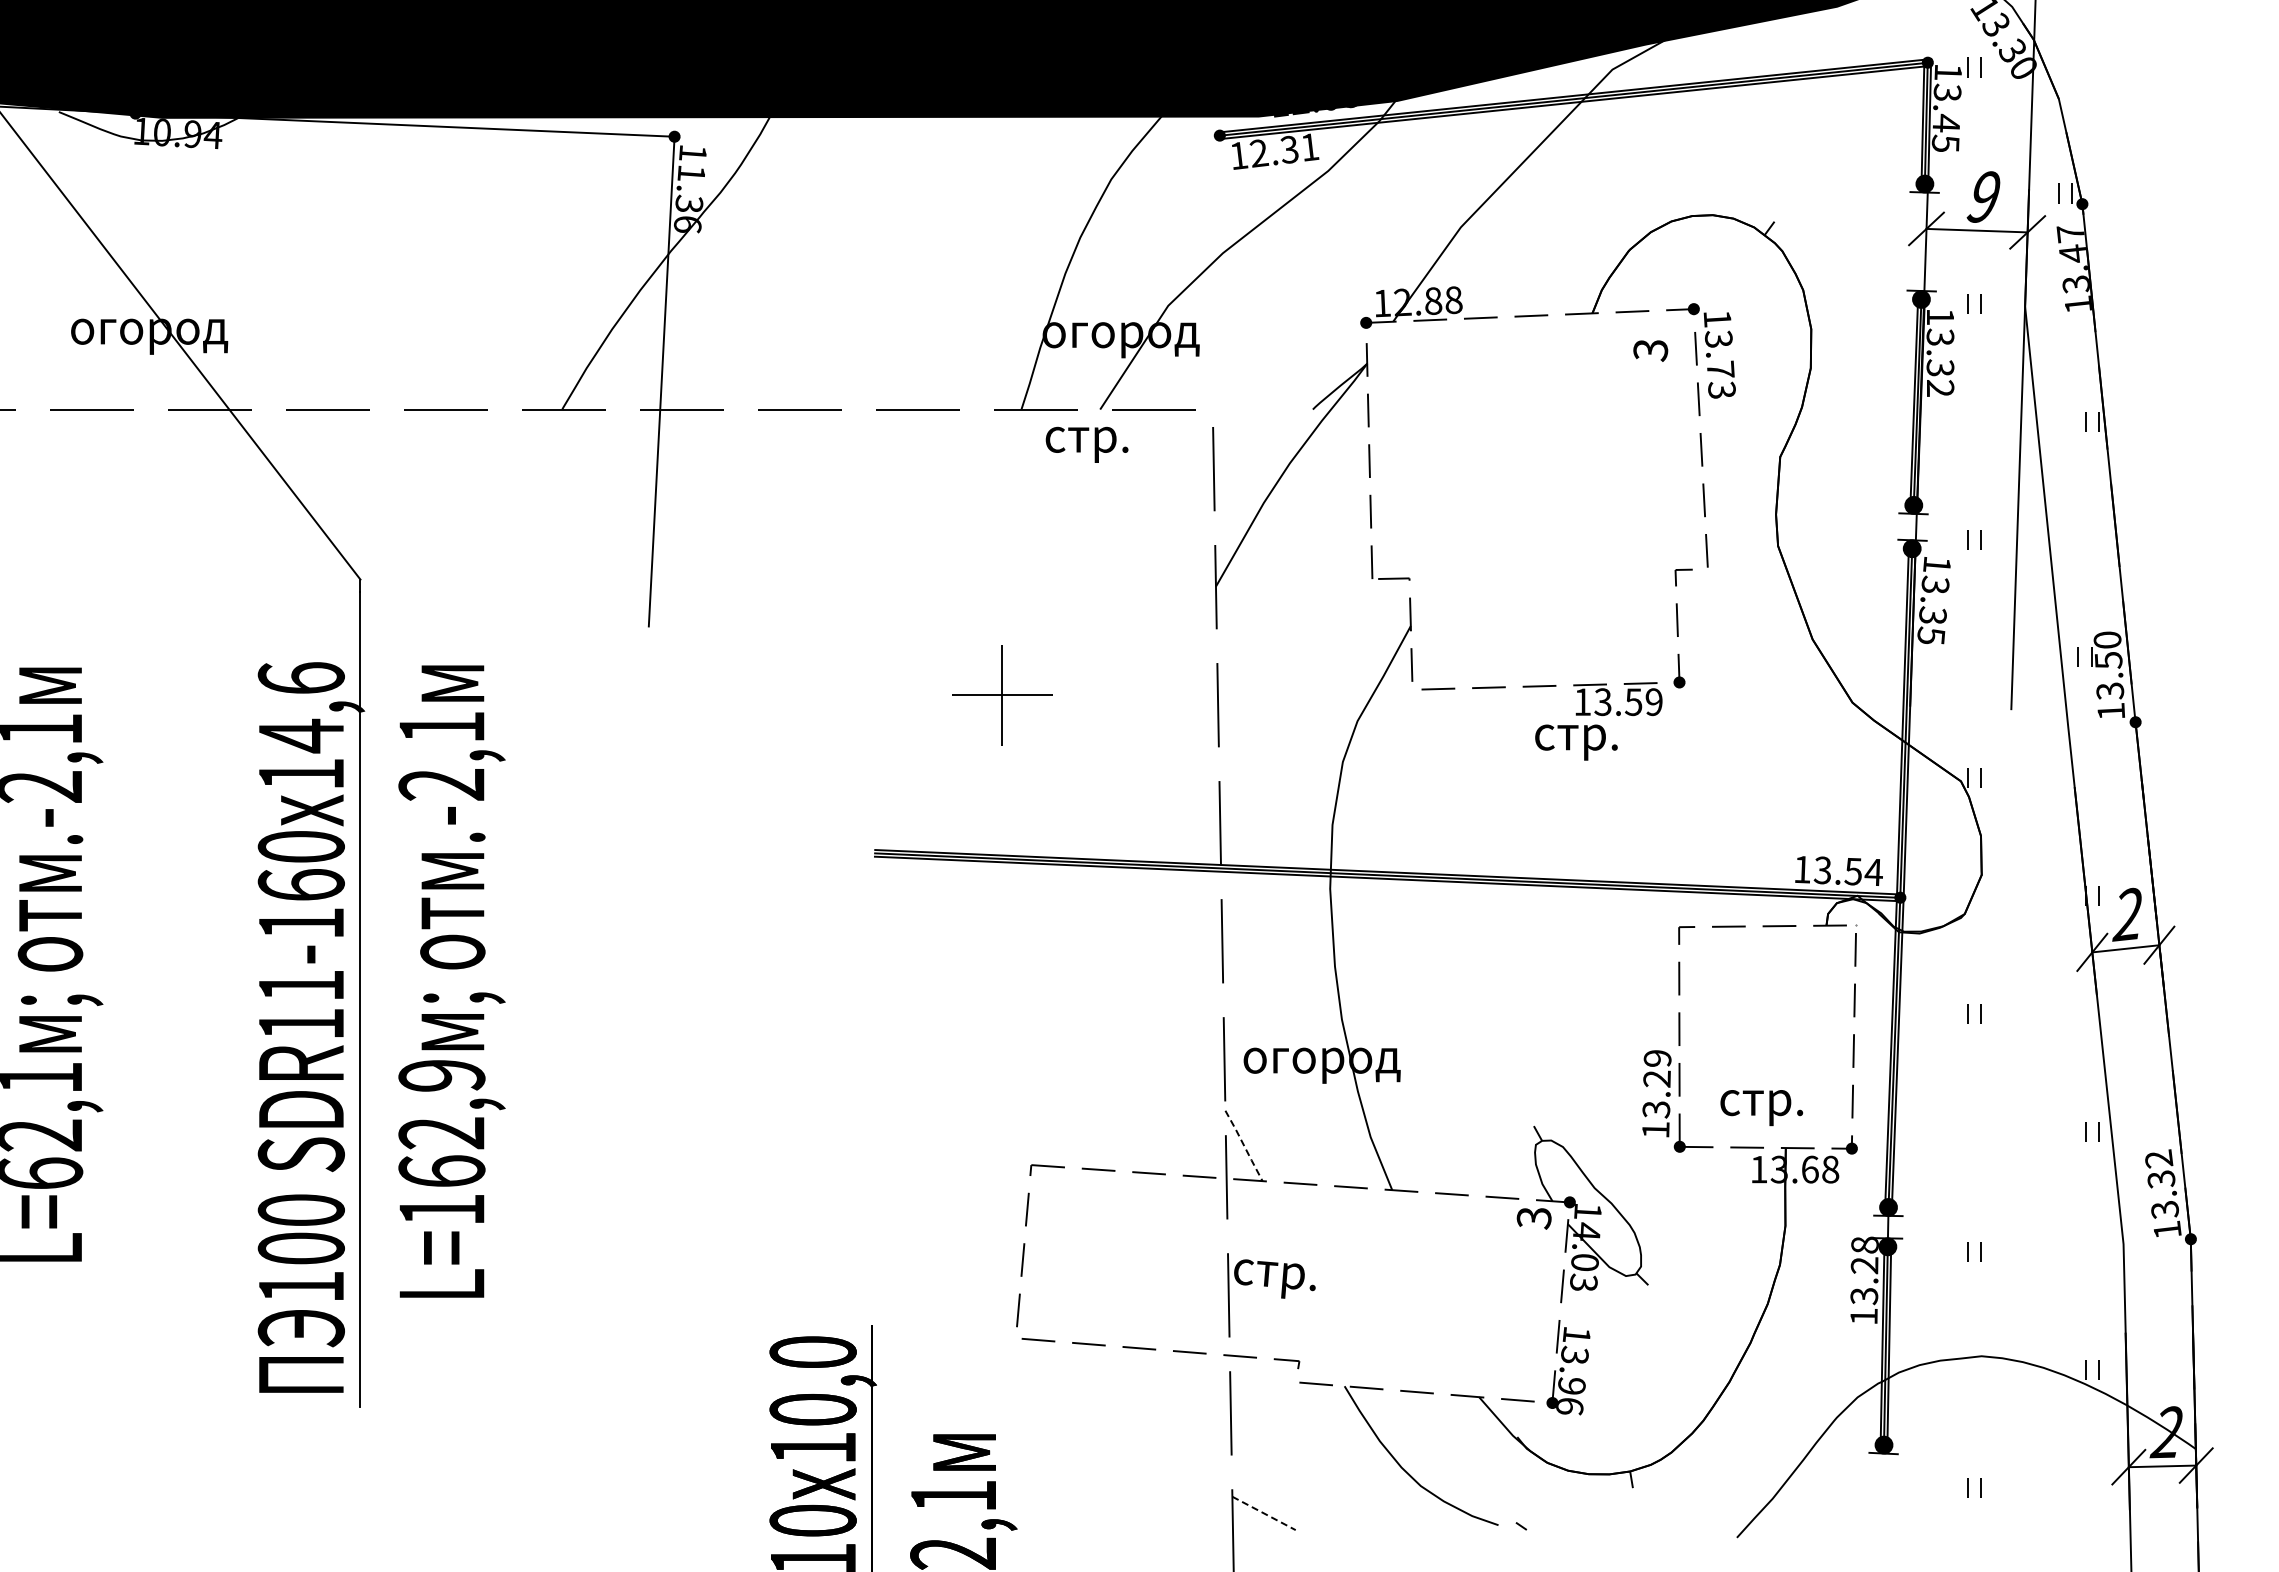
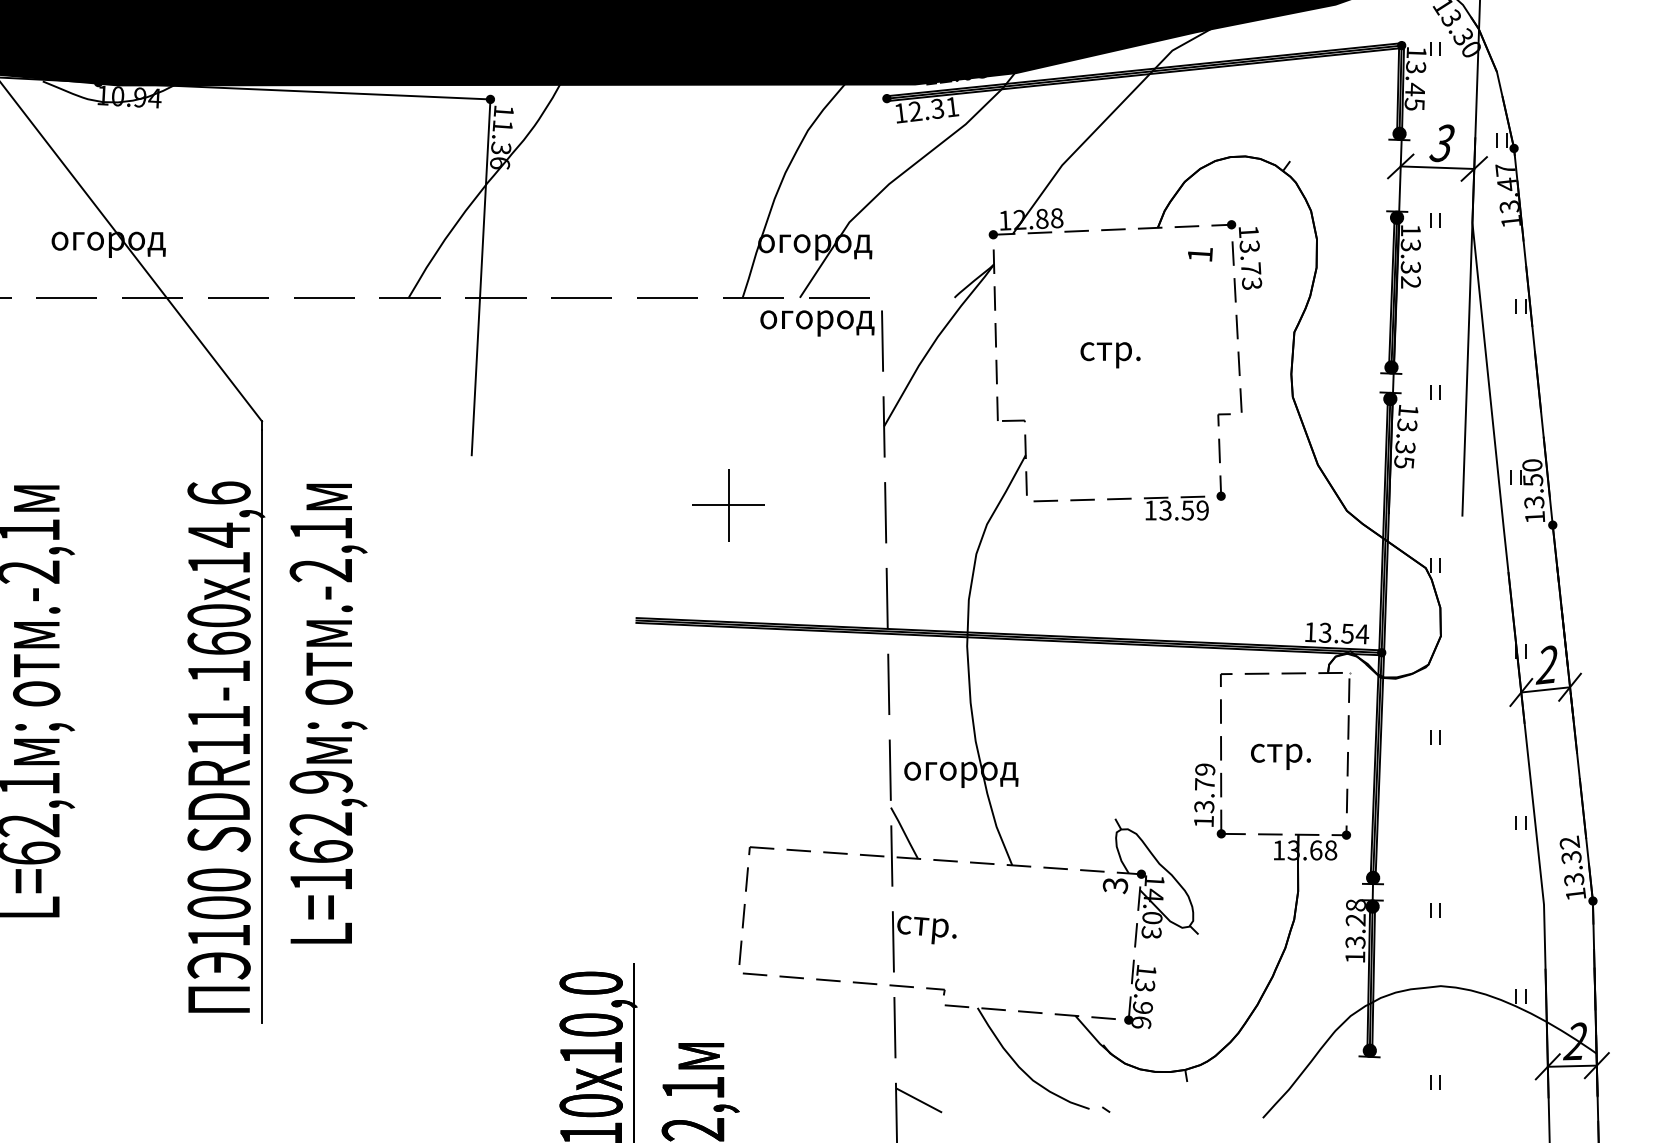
text: (1982, 196) -> (1441, 142), 9 -> 3
text: (1650, 350) -> (1200, 254), 3 -> 1
text: (1125, 444) -> (818, 323), стр. -> огород
text: (1576, 742) -> (1110, 355), moved
text: (1656, 1078) -> (1204, 784), 13.29 -> 13.79
text: (1761, 1108) -> (1280, 757), moved
line: (1244, 1146) -> (904, 833), dashed -> solid
line: (1264, 1513) -> (919, 1100), dashed -> solid

